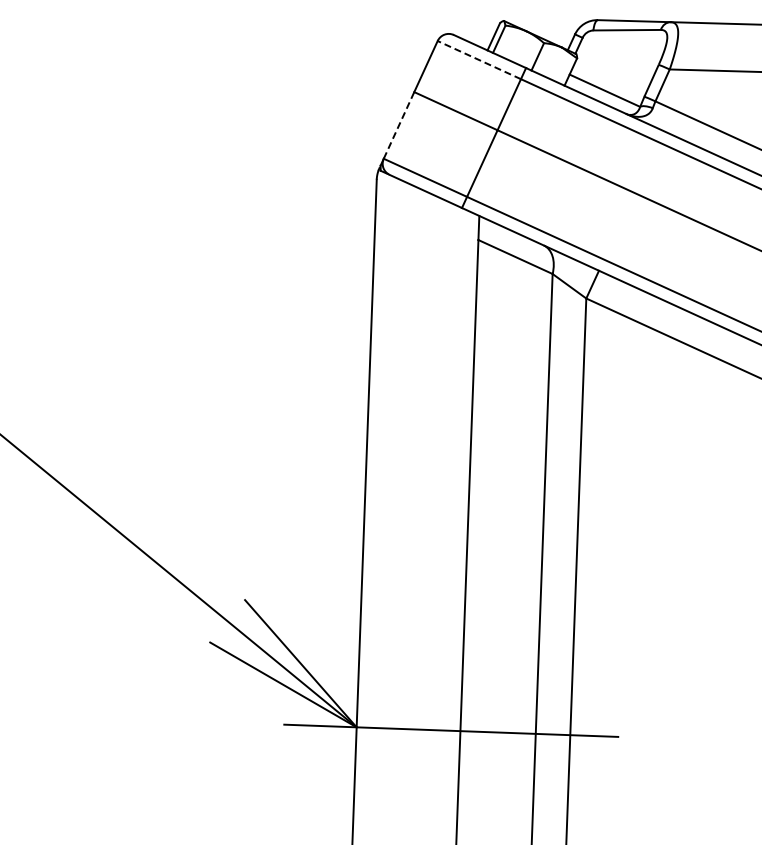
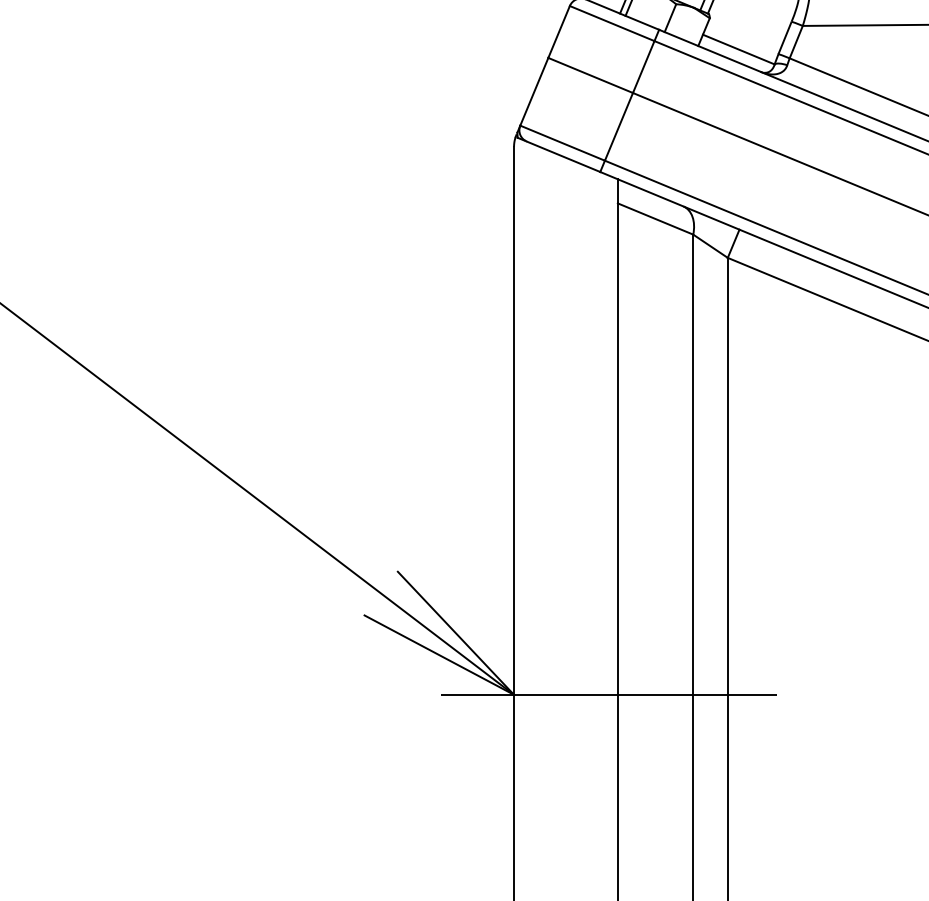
line: (479, 60) -> (612, 23), dashed -> solid
line: (399, 125) -> (534, 91), dashed -> solid

